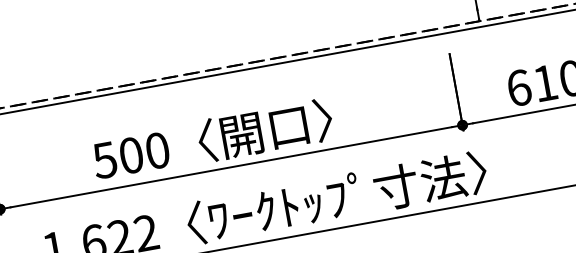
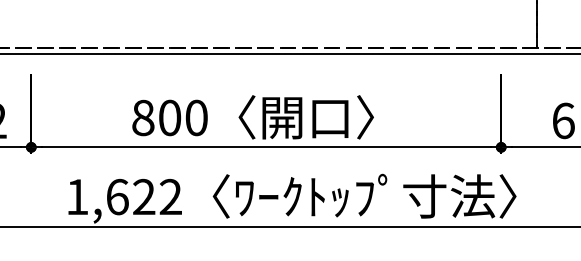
text: (104, 159) -> (142, 117), 500 -> 800

